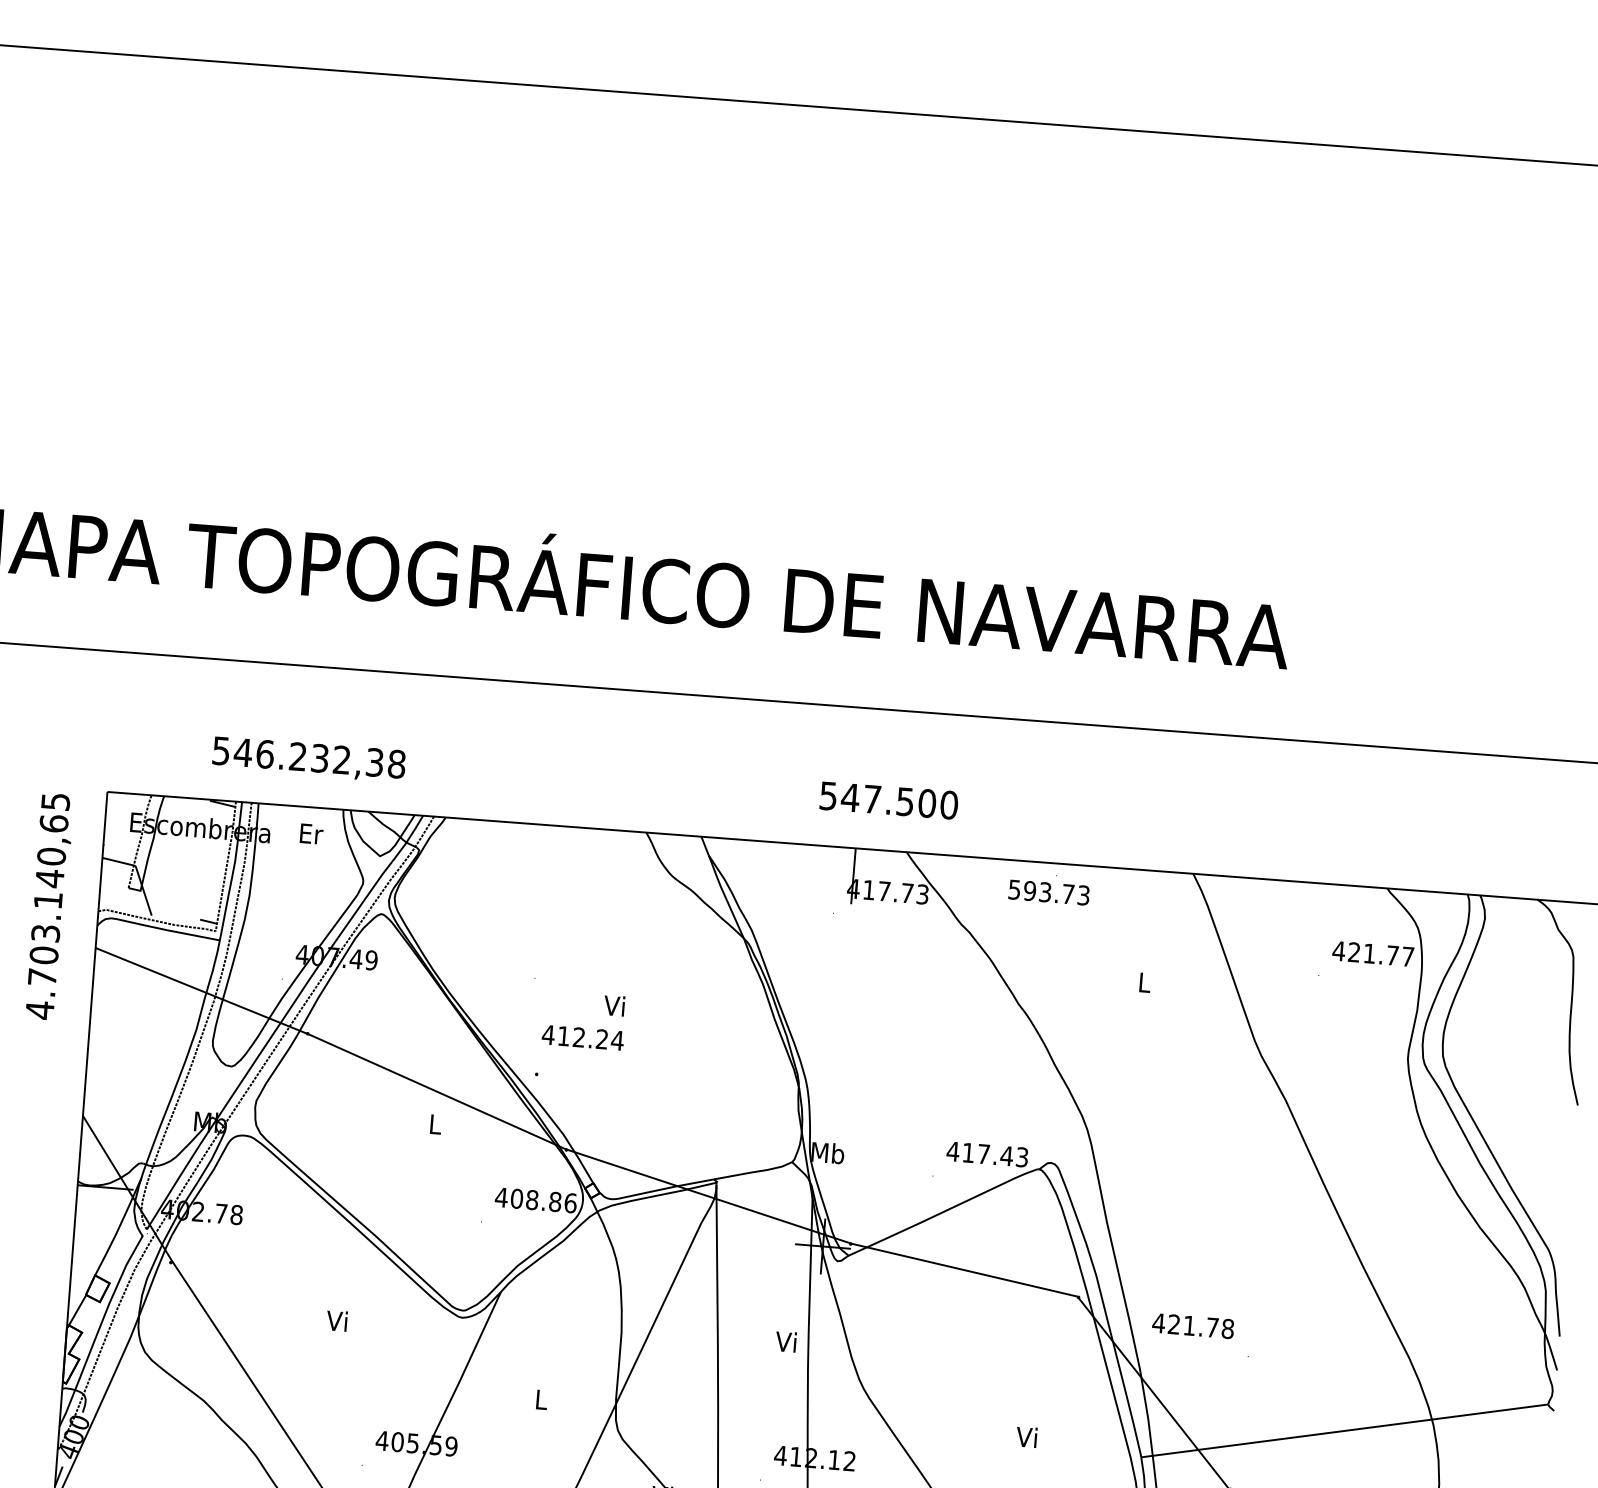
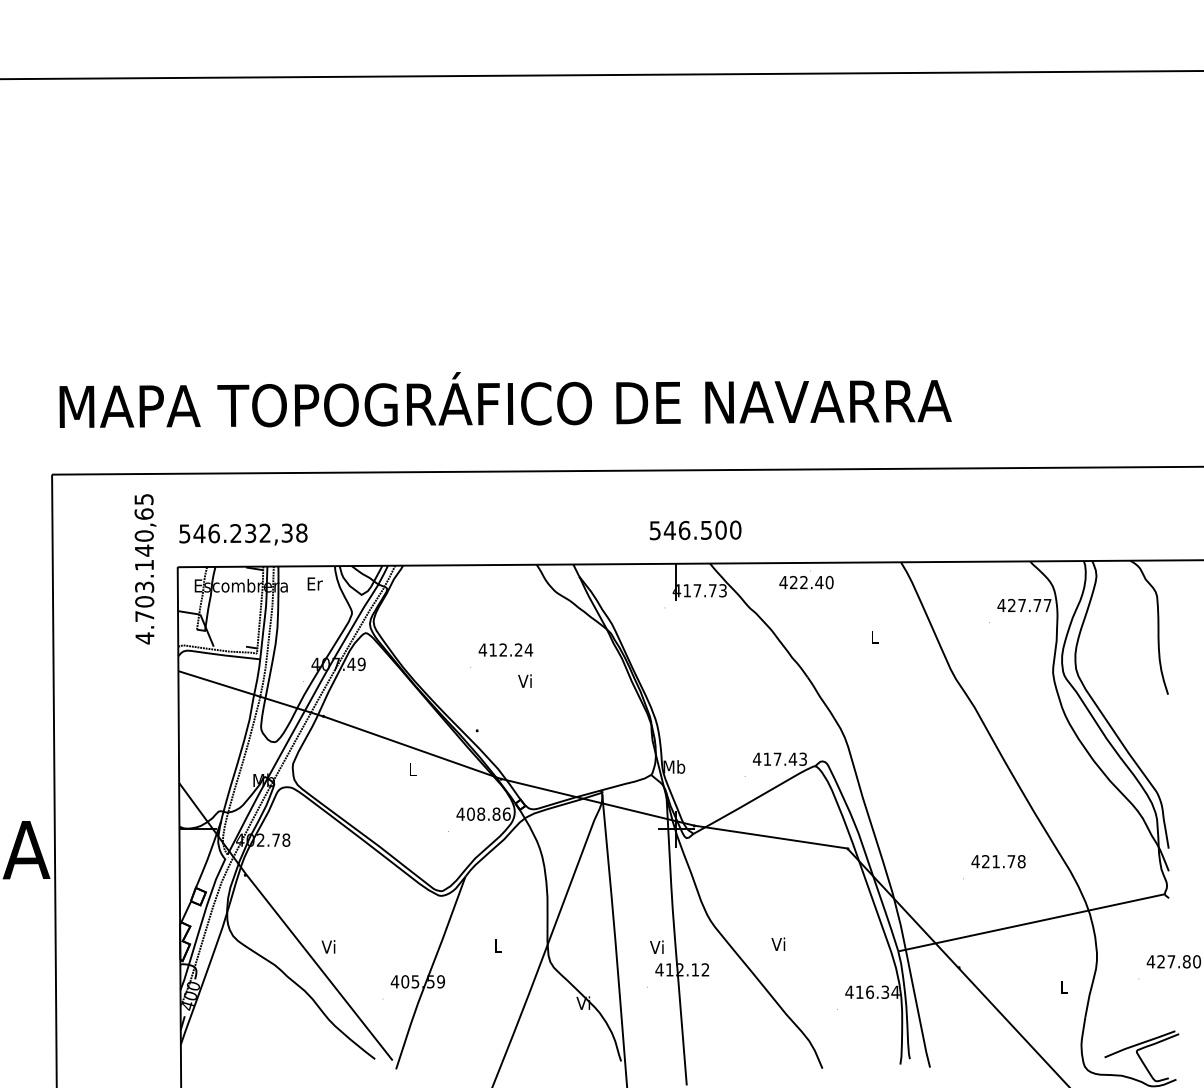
text: (309, 759) -> (243, 534), moved
text: (872, 799) -> (684, 530), 547.500 -> 546.500
text: (1049, 892) -> (806, 582), 593.73 -> 422.40
text: (49, 906) -> (145, 569), moved
text: (1368, 953) -> (1021, 605), 421.77 -> 427.77
text: (582, 1036) -> (505, 649), moved
text: (337, 1320) -> (328, 946), moved
text: (1193, 1325) -> (998, 861), moved
text: (785, 1340) -> (656, 946), moved
text: (1027, 1436) -> (778, 943), moved

